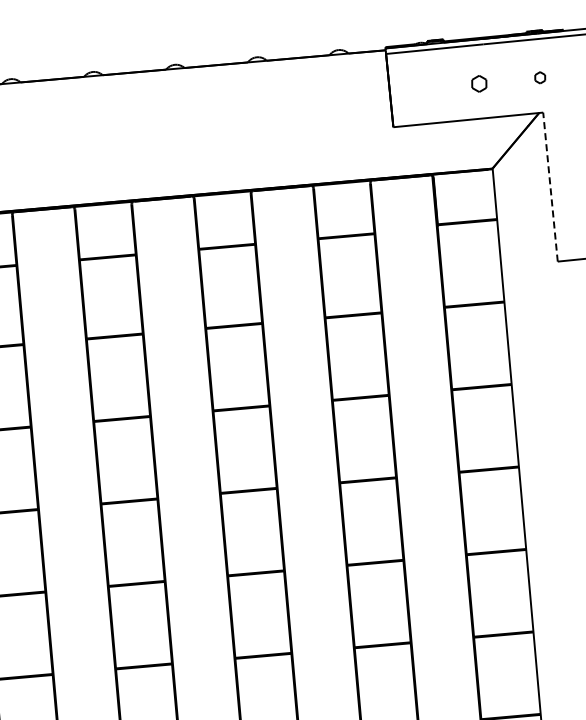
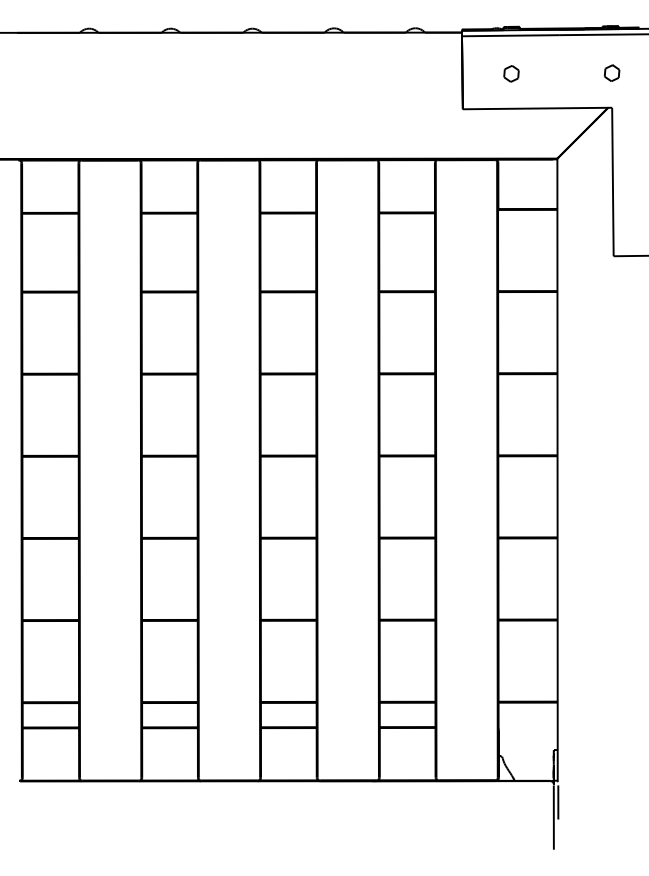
part: (540, 77) -> (612, 72), size x1.43
part: (479, 83) -> (511, 73), moved
line: (550, 186) -> (612, 181), dashed -> solid

